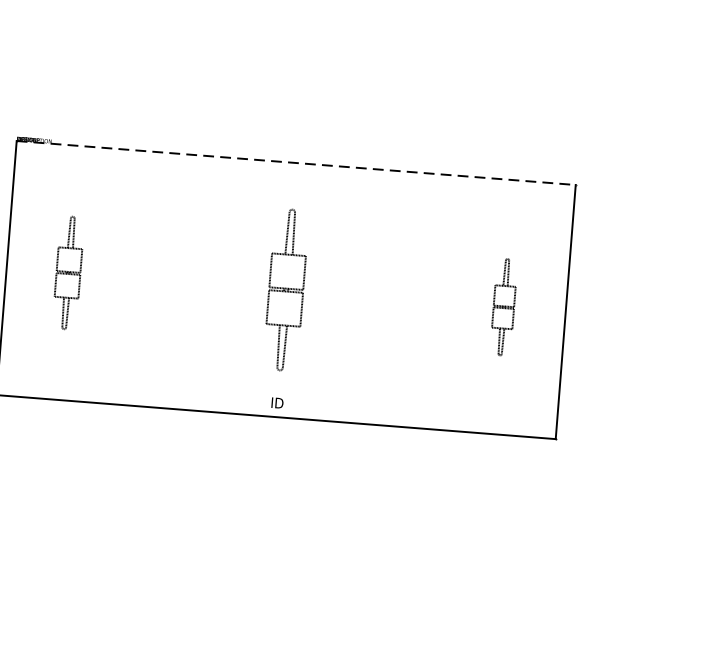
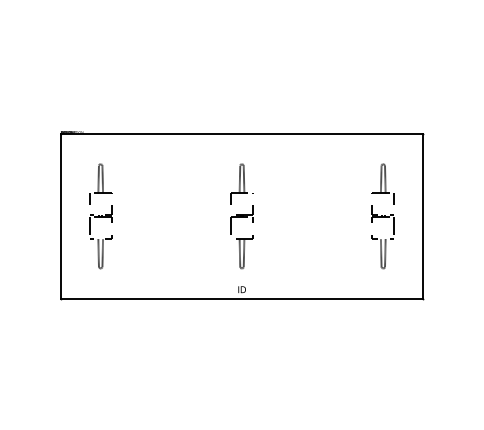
line: (297, 162) -> (242, 133), dashed -> solid
part: (68, 273) -> (100, 216), size x1.43
part: (502, 307) -> (382, 216), size x1.67

